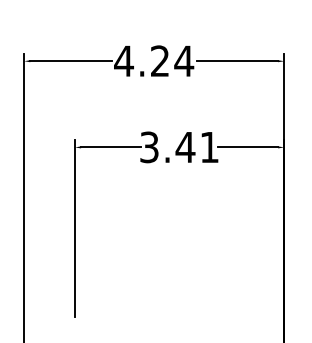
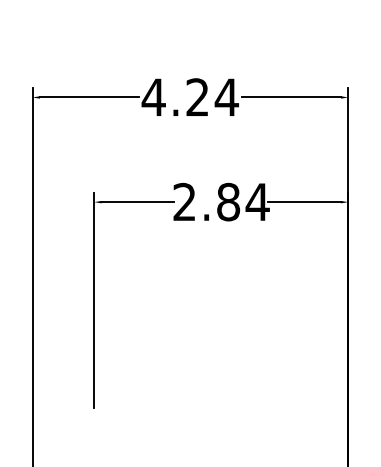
text: (179, 146) -> (221, 201), 3.41 -> 2.84

